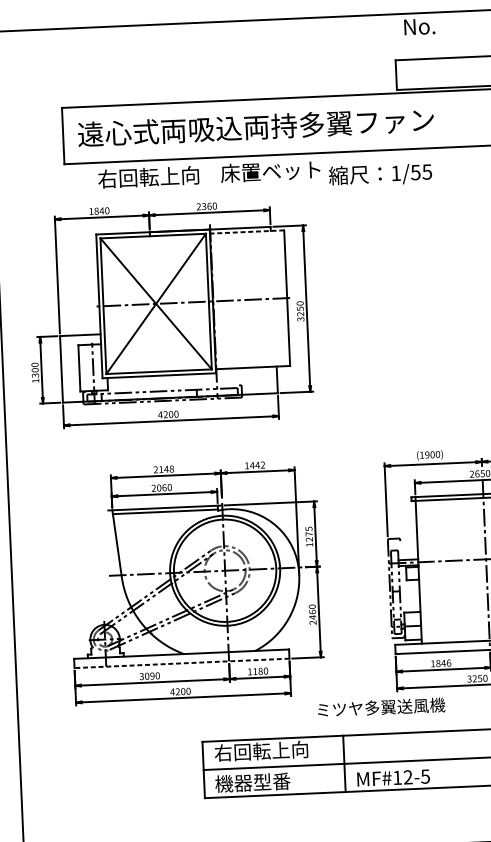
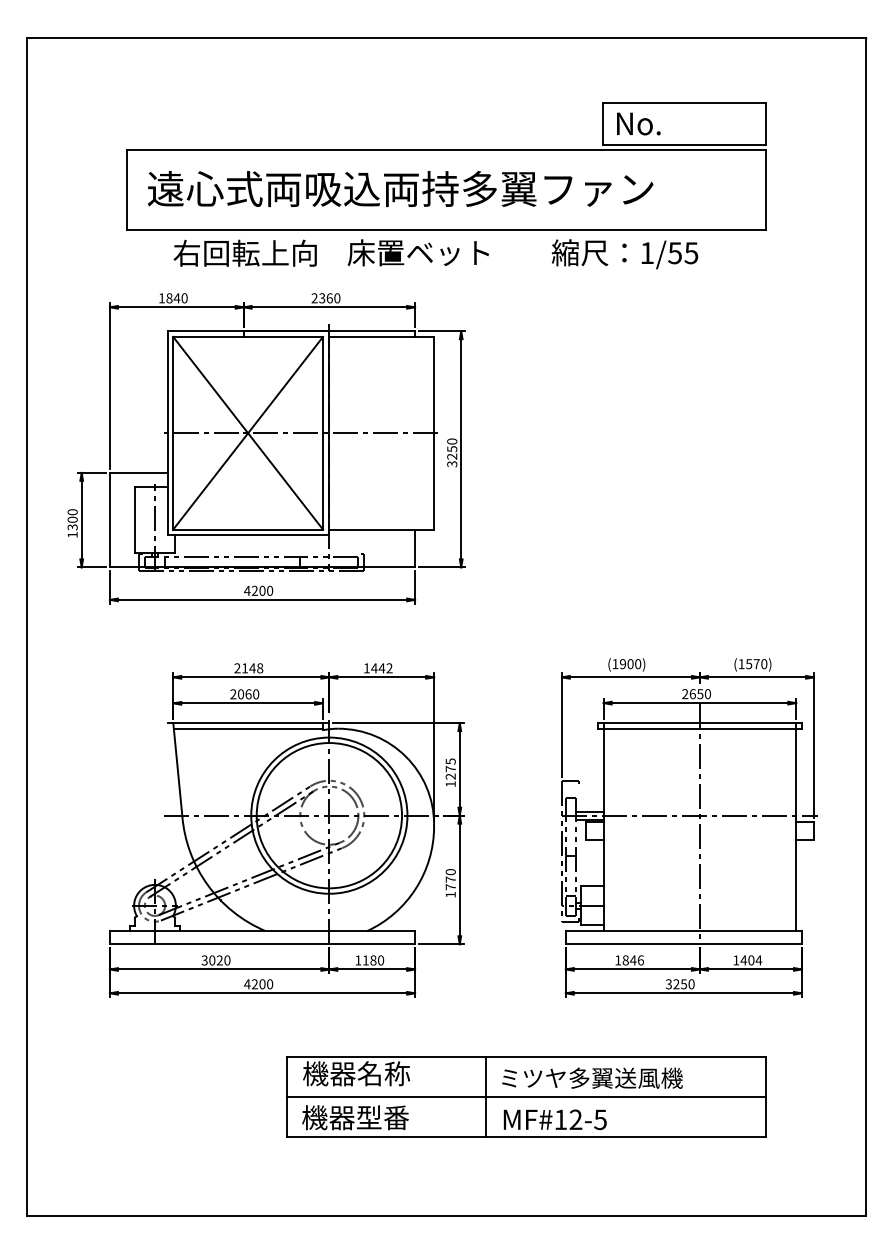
text: (419, 26) -> (638, 123), moved
text: (380, 175) -> (624, 254), moved
line: (247, 232) -> (381, 337), dashed -> solid
text: (312, 616) -> (450, 886), 2460 -> 1770
line: (182, 663) -> (262, 944), dashed -> solid
text: (152, 676) -> (219, 960), 3090 -> 3020
text: (381, 707) -> (592, 1077), moved
text: (261, 751) -> (369, 1073), 右回転上向 -> 機器名称

